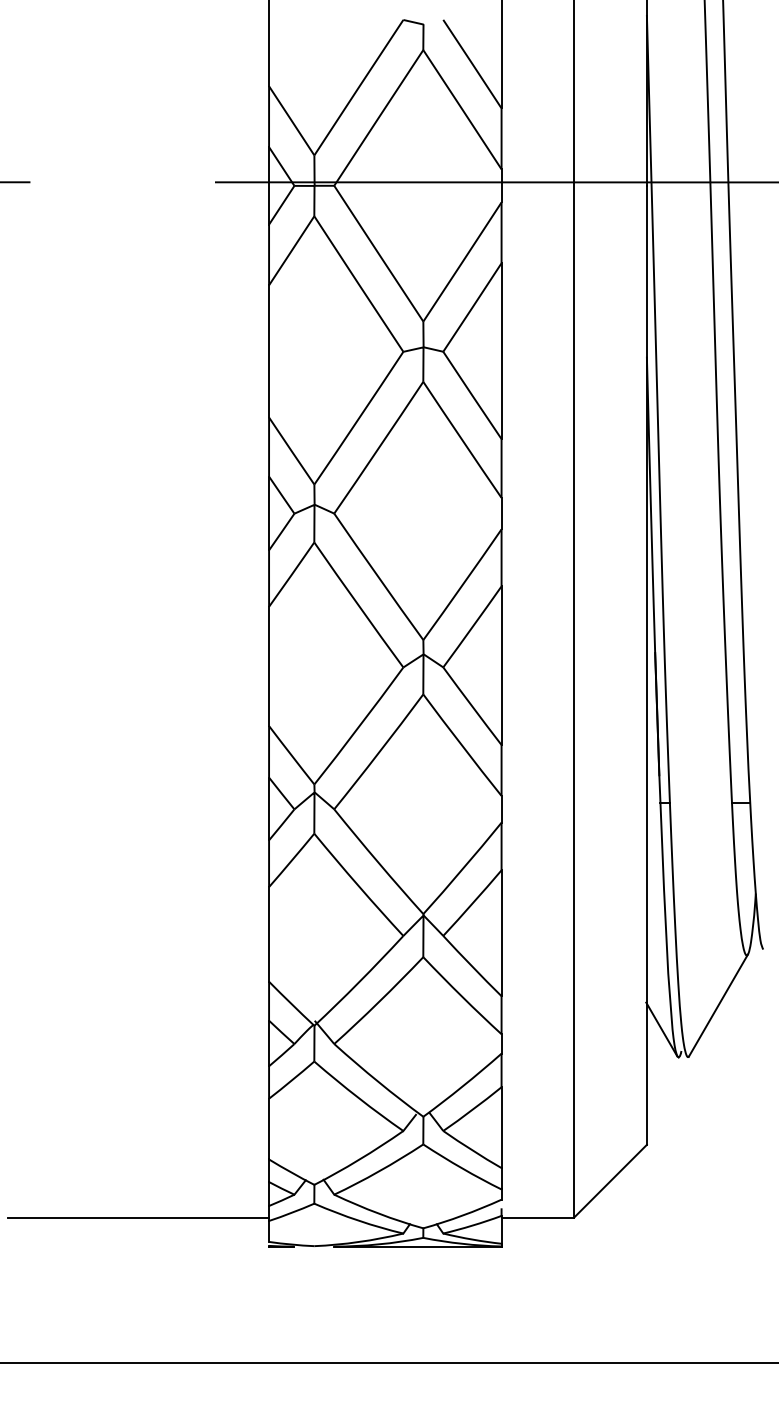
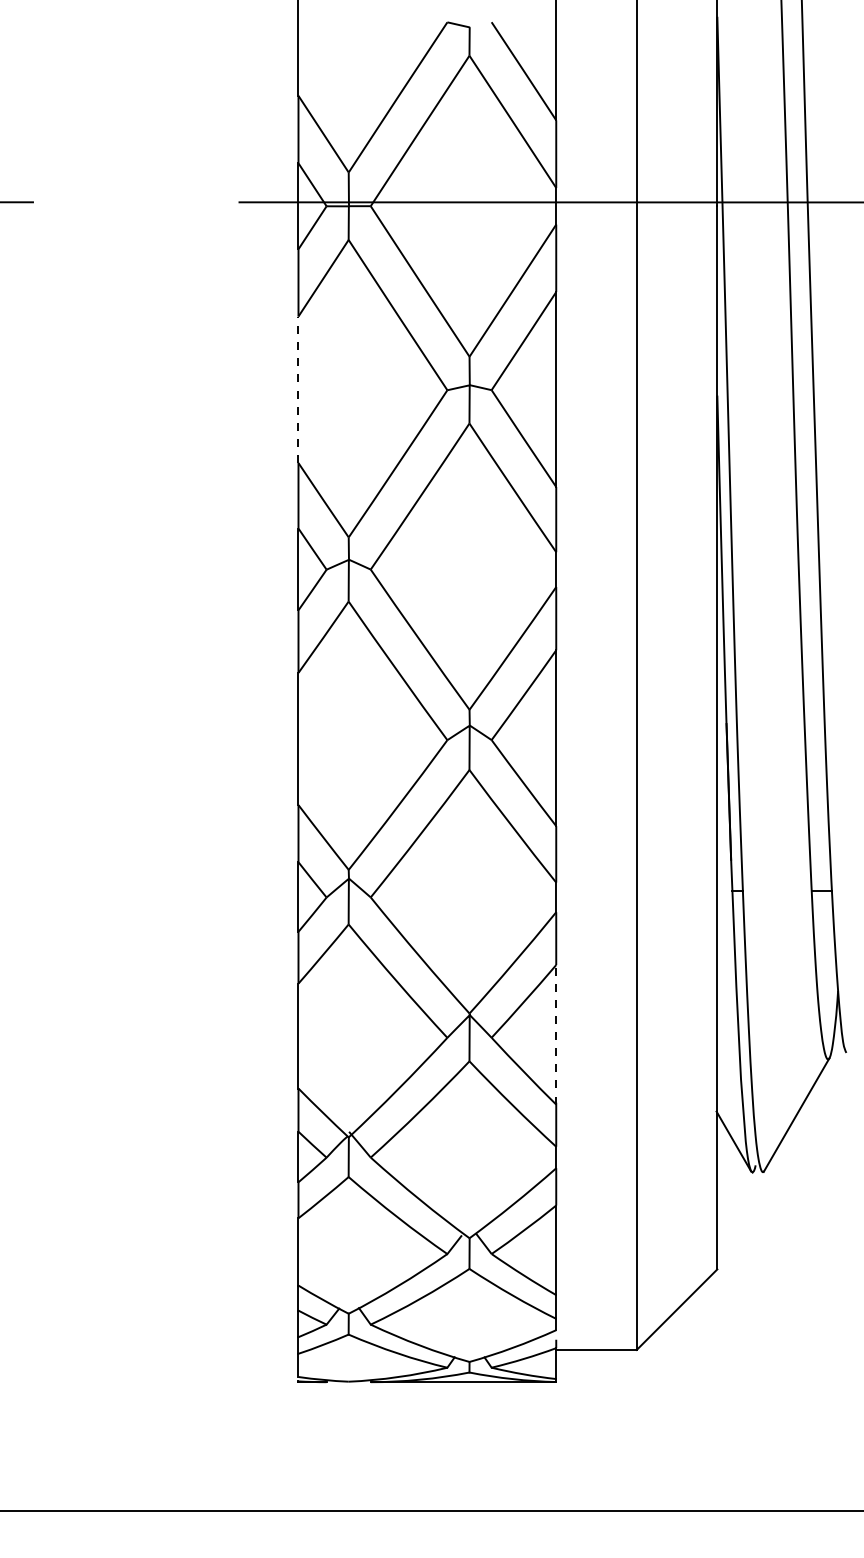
line: (269, 350) -> (298, 388), solid -> dashed
line: (501, 933) -> (556, 1035), solid -> dashed
line: (138, 1217) -> (153, 1349), removed

